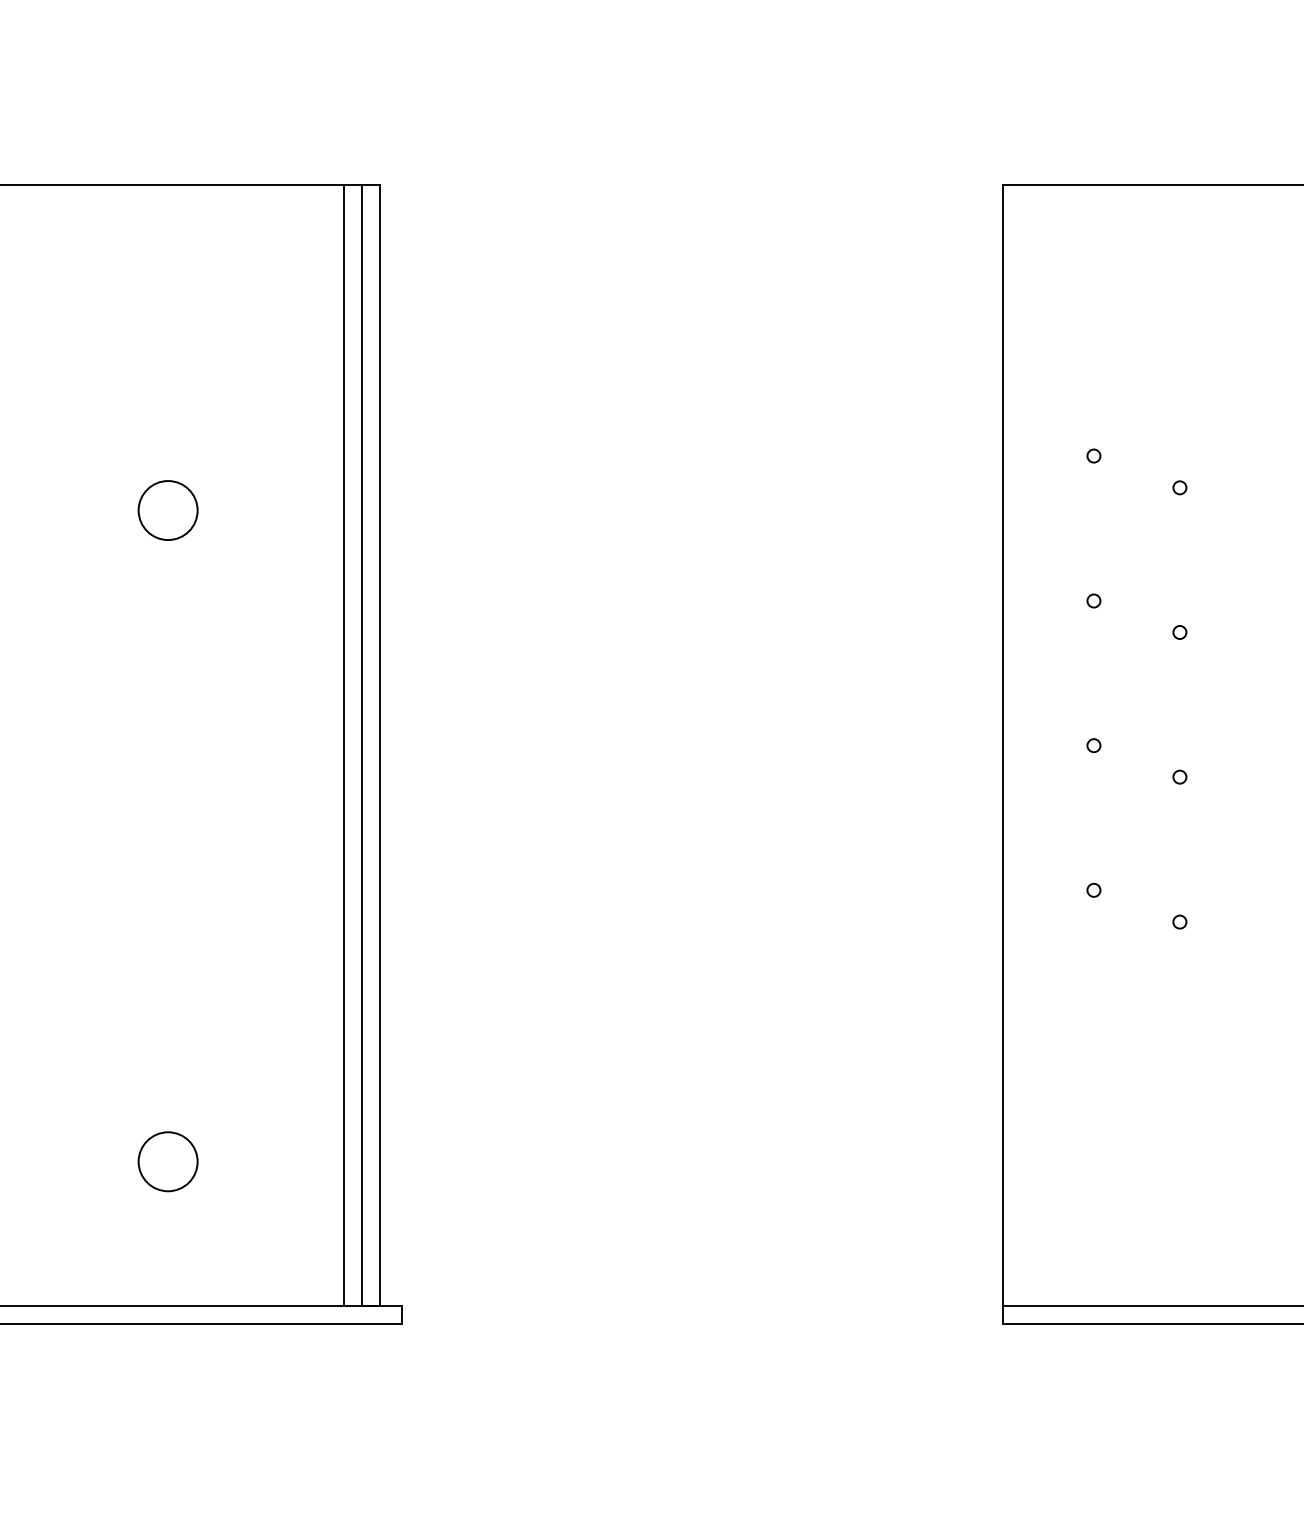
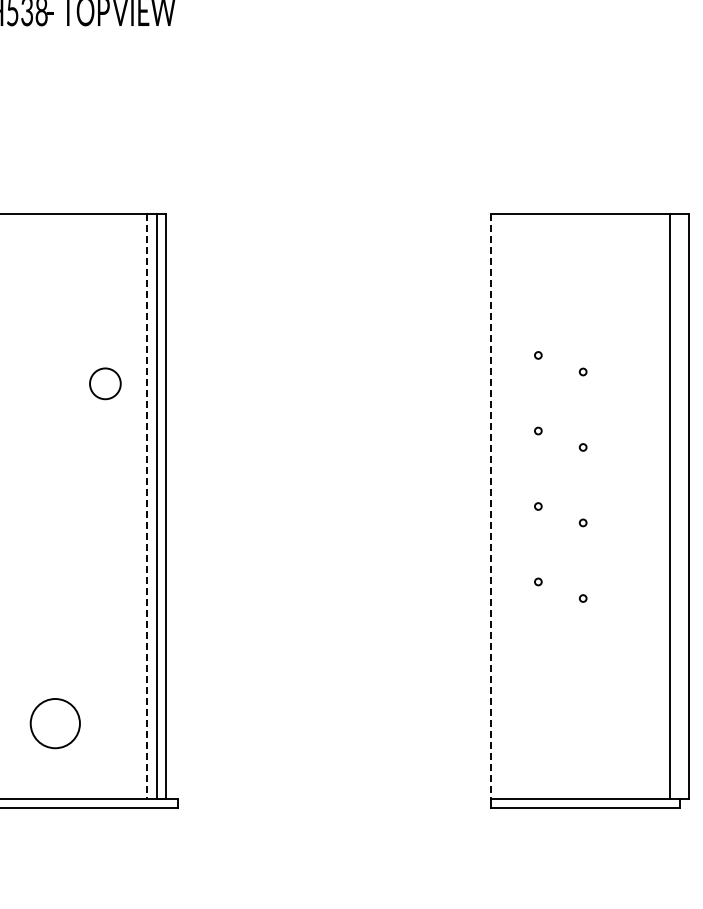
circle: (168, 509) -> (105, 383), moved
line: (344, 745) -> (147, 506), solid -> dashed
line: (1004, 745) -> (491, 506), solid -> dashed
circle: (168, 1161) -> (55, 723), size x1.6

